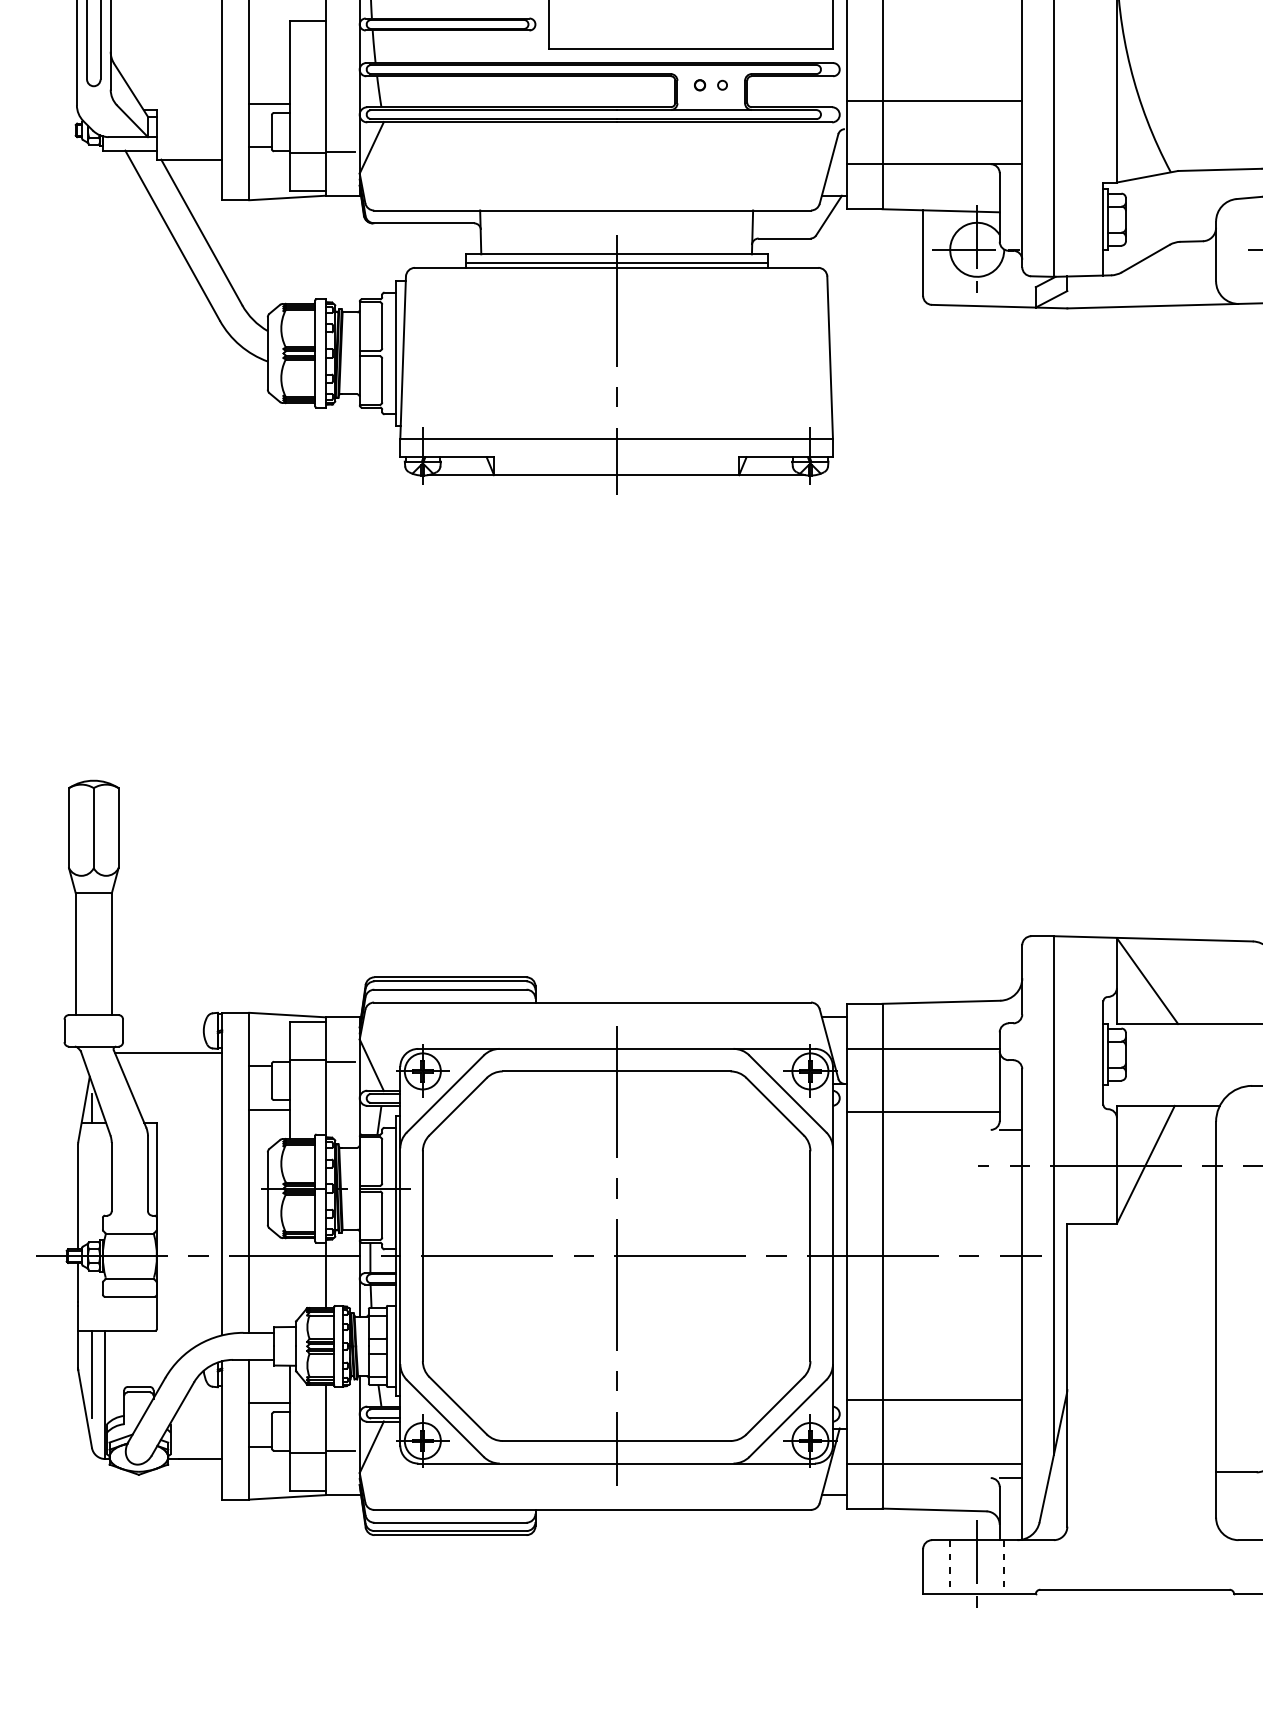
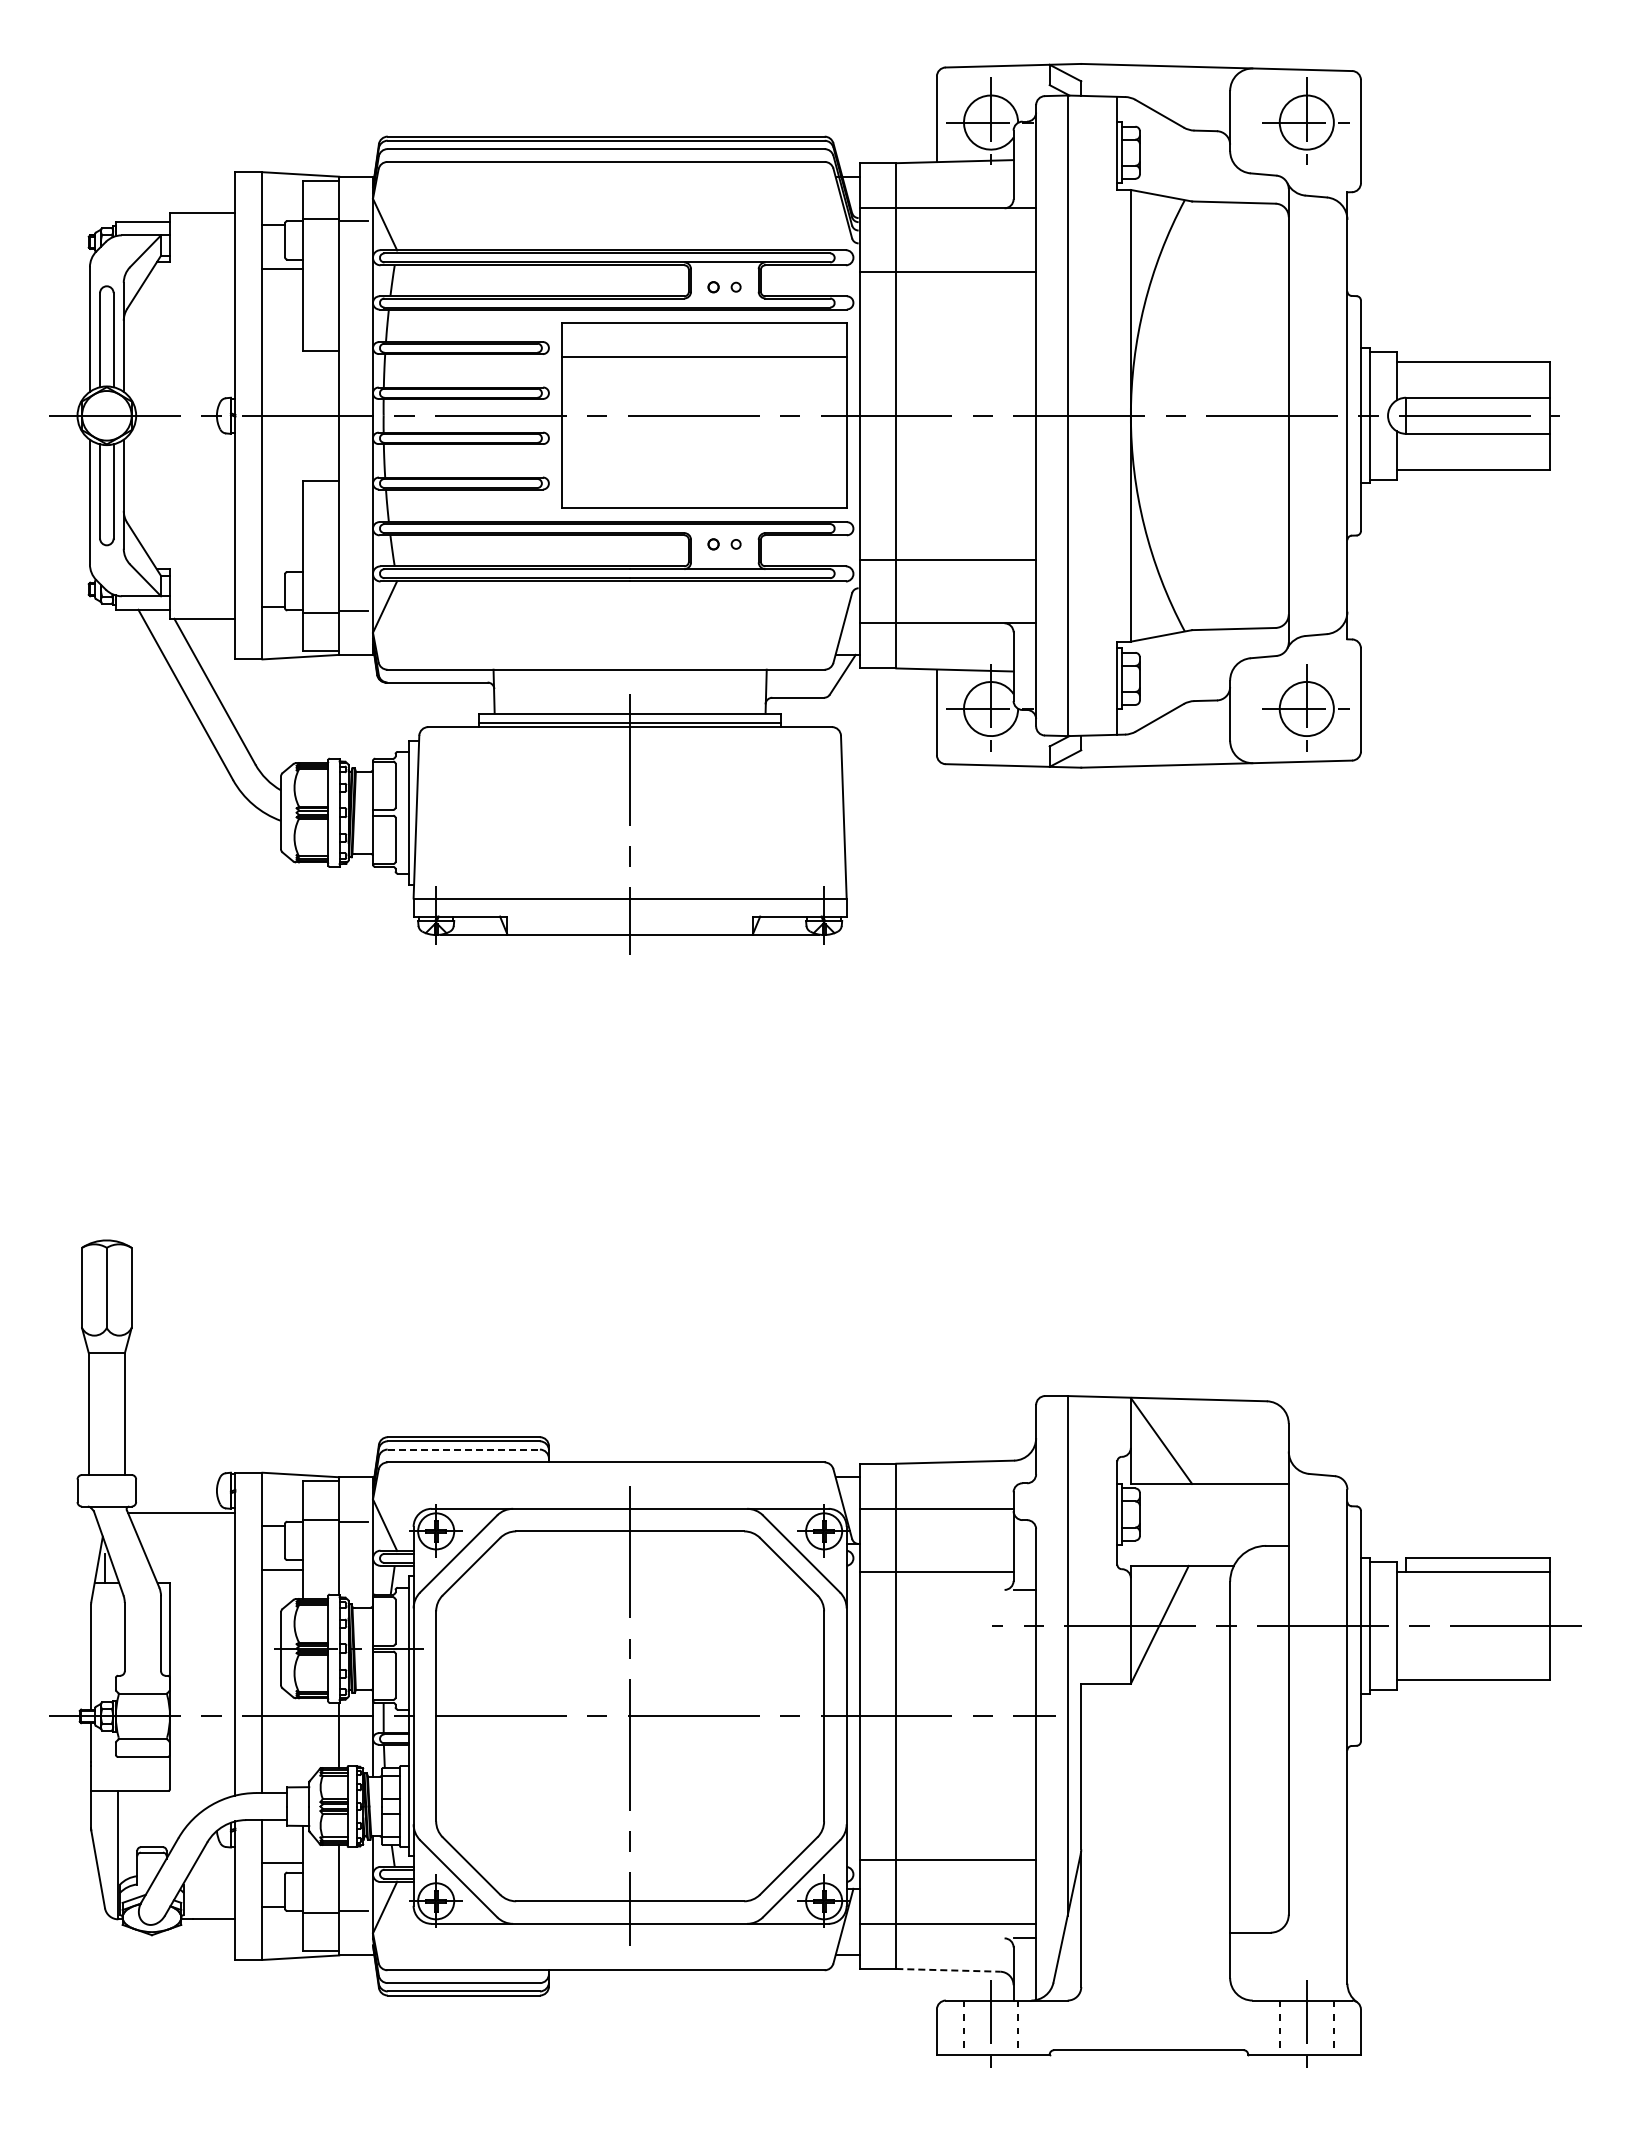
line: (269, 103) -> (282, 562), removed
line: (451, 989) -> (464, 1449), solid -> dashed
line: (92, 1374) -> (105, 1834), removed
line: (934, 1510) -> (948, 1970), solid -> dashed

